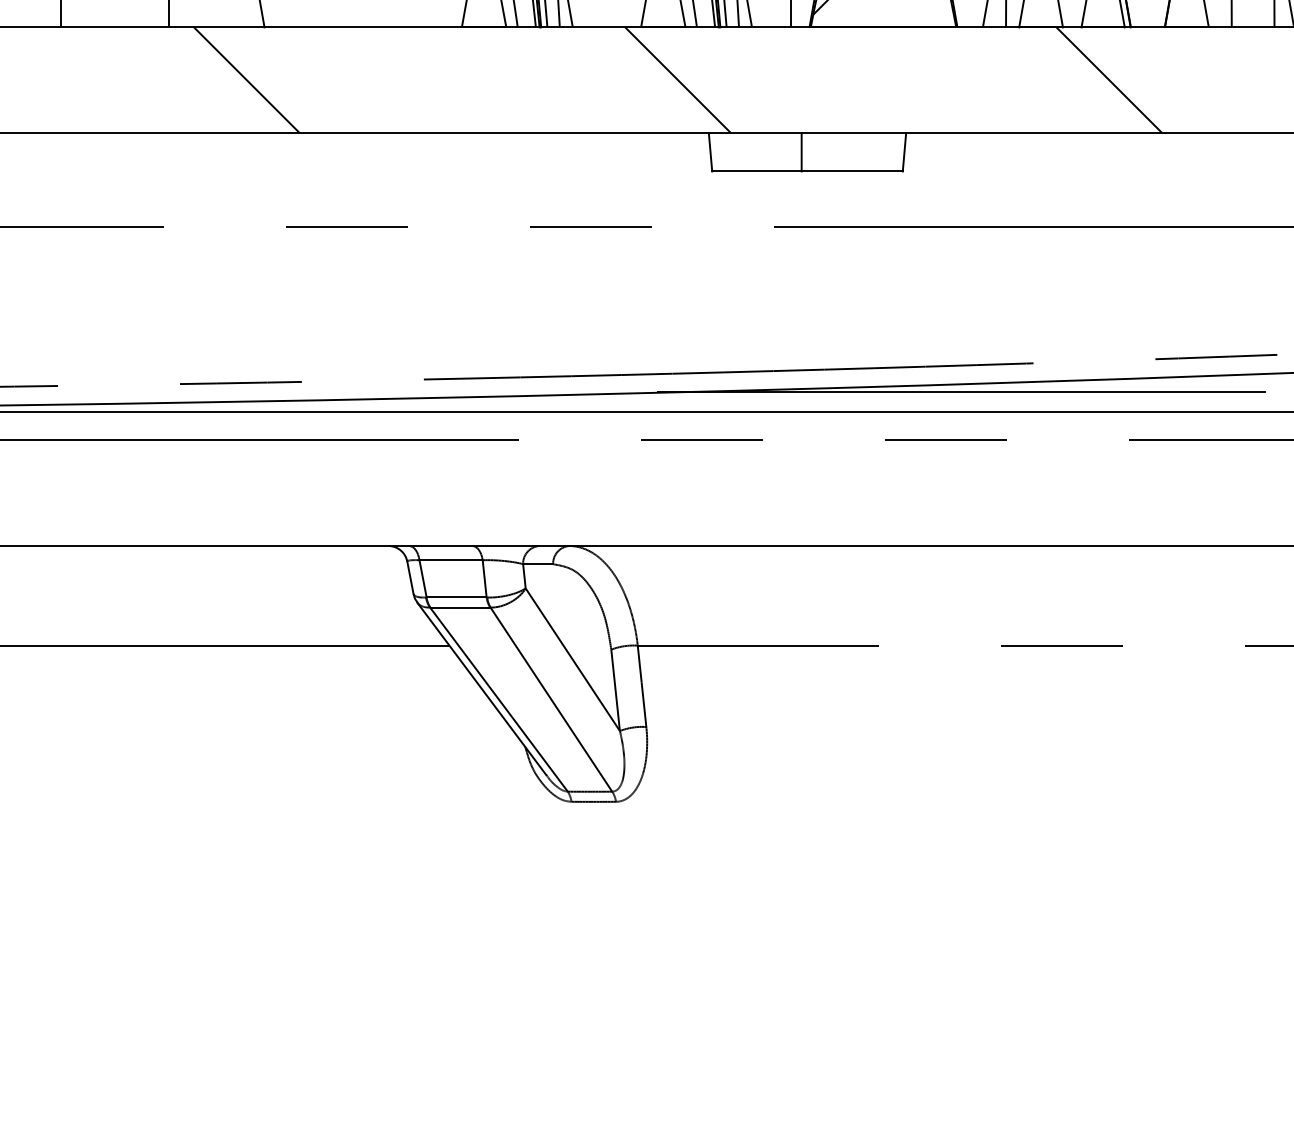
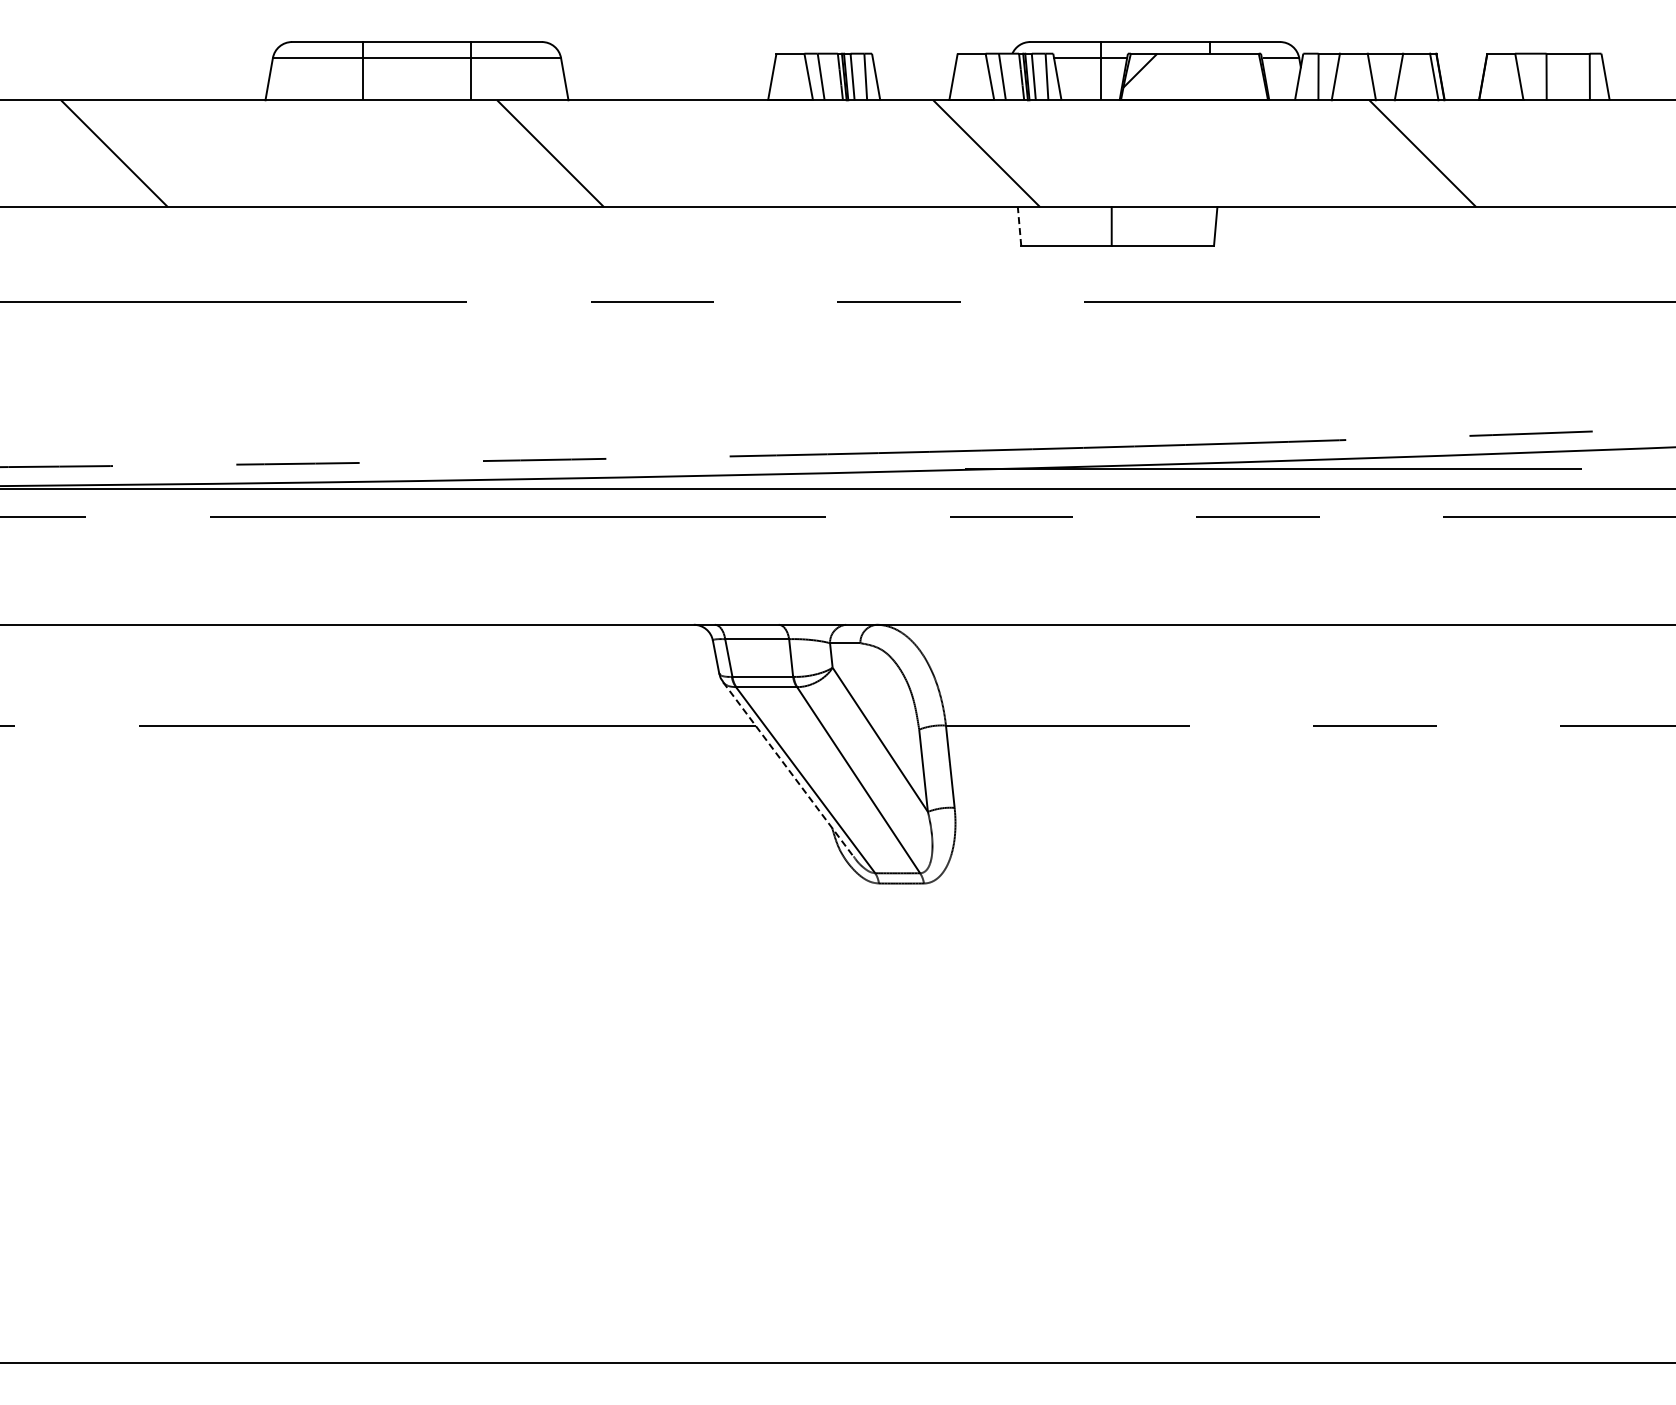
line: (710, 152) -> (1019, 226), solid -> dashed
line: (482, 689) -> (788, 769), solid -> dashed

